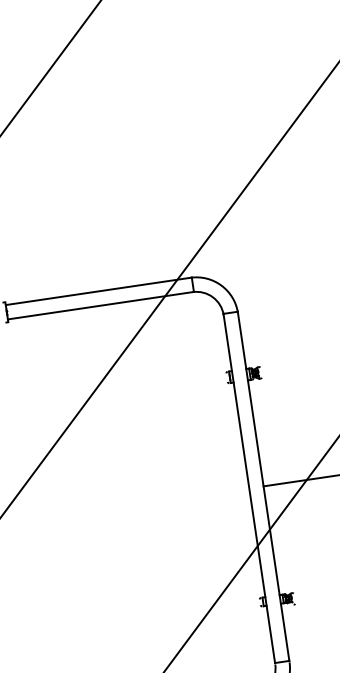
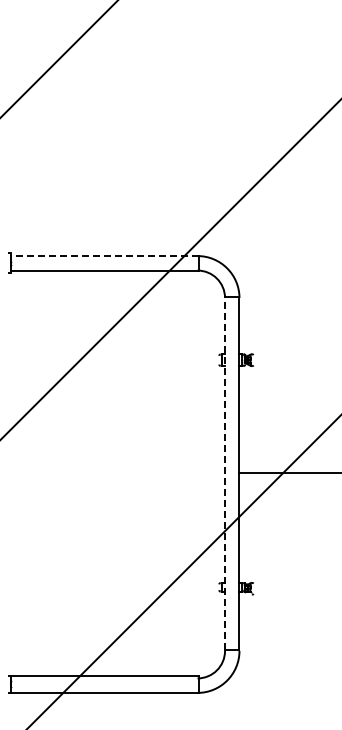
line: (98, 291) -> (104, 256), solid -> dashed
line: (249, 487) -> (225, 472), solid -> dashed

